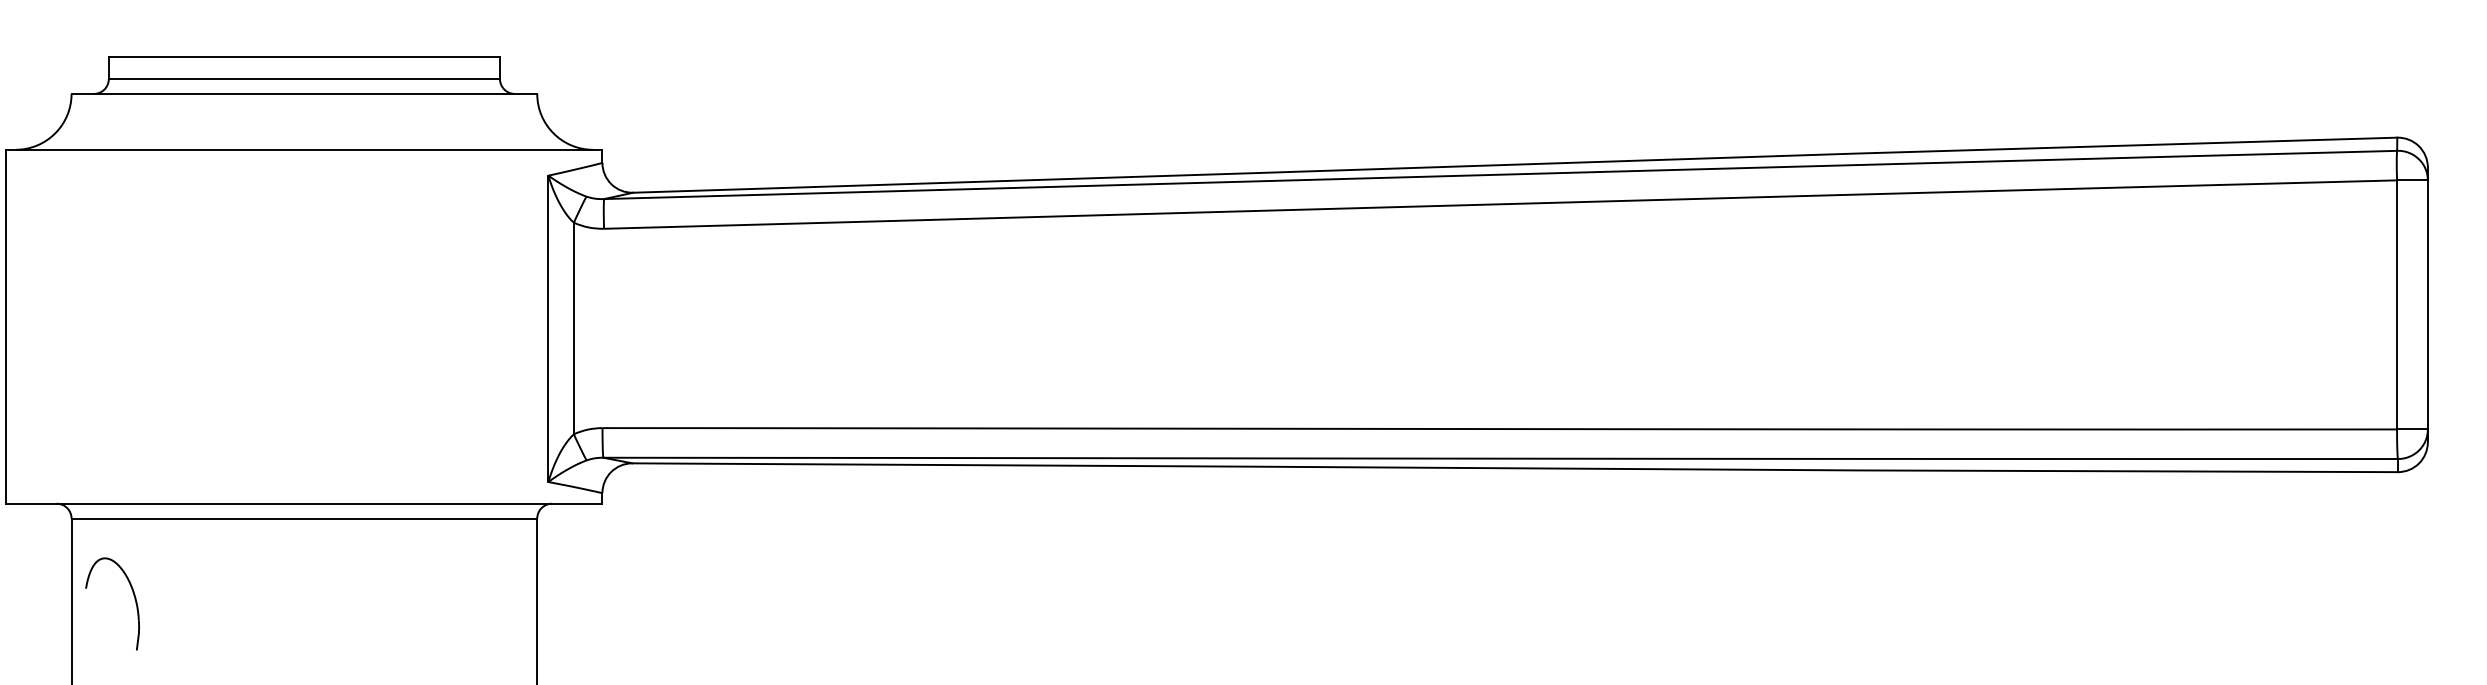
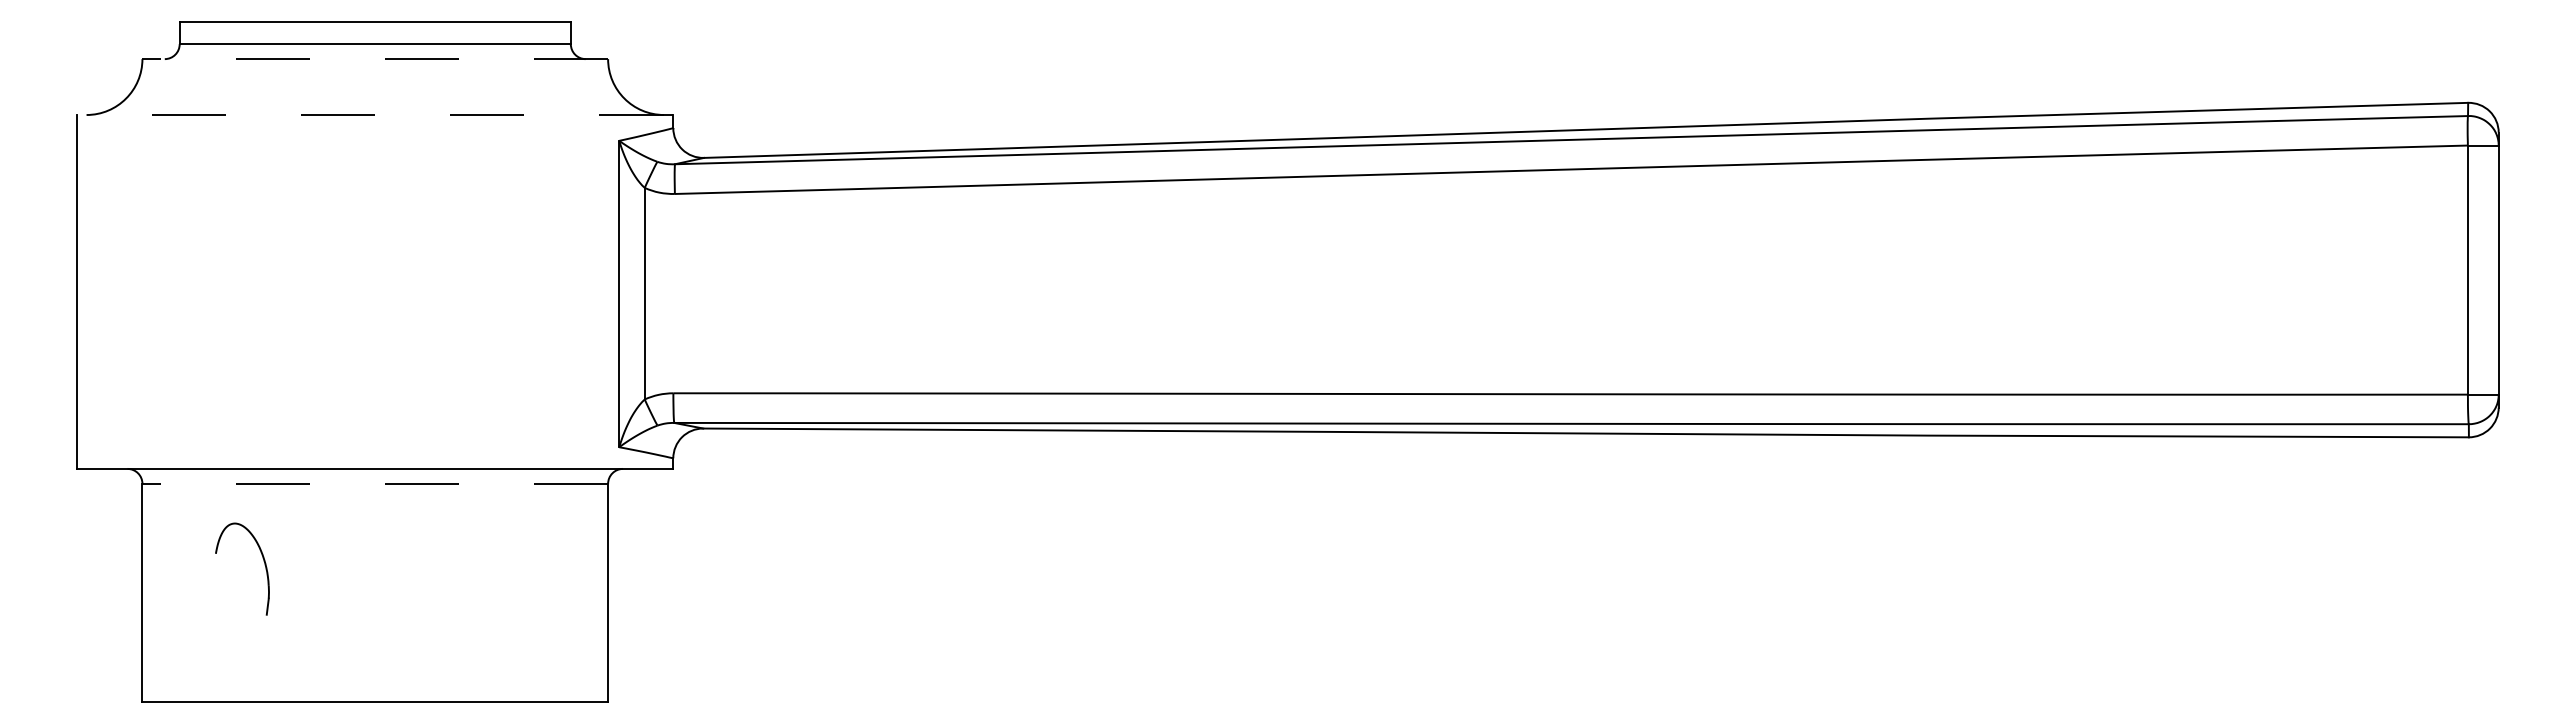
line: (304, 94) -> (375, 59), solid -> dashed
line: (303, 150) -> (374, 115), solid -> dashed
line: (304, 518) -> (375, 483), solid -> dashed
part: (133, 596) -> (263, 561), moved

